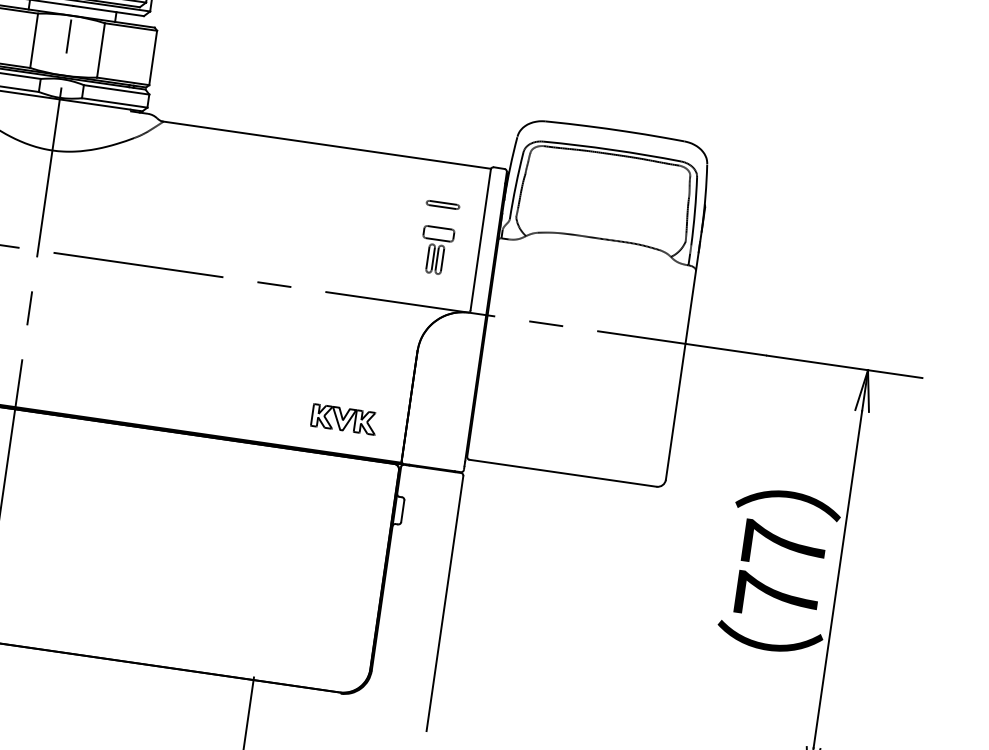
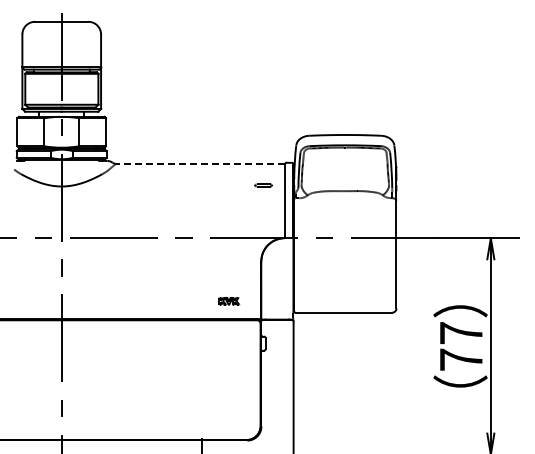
line: (327, 144) -> (200, 163), solid -> dashed
part: (436, 249) -> (263, 208), removed
part: (345, 417) -> (229, 300), size x0.6

